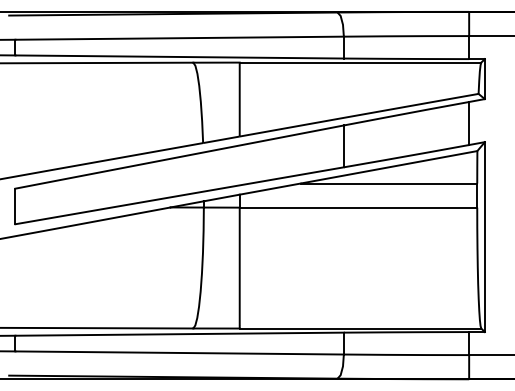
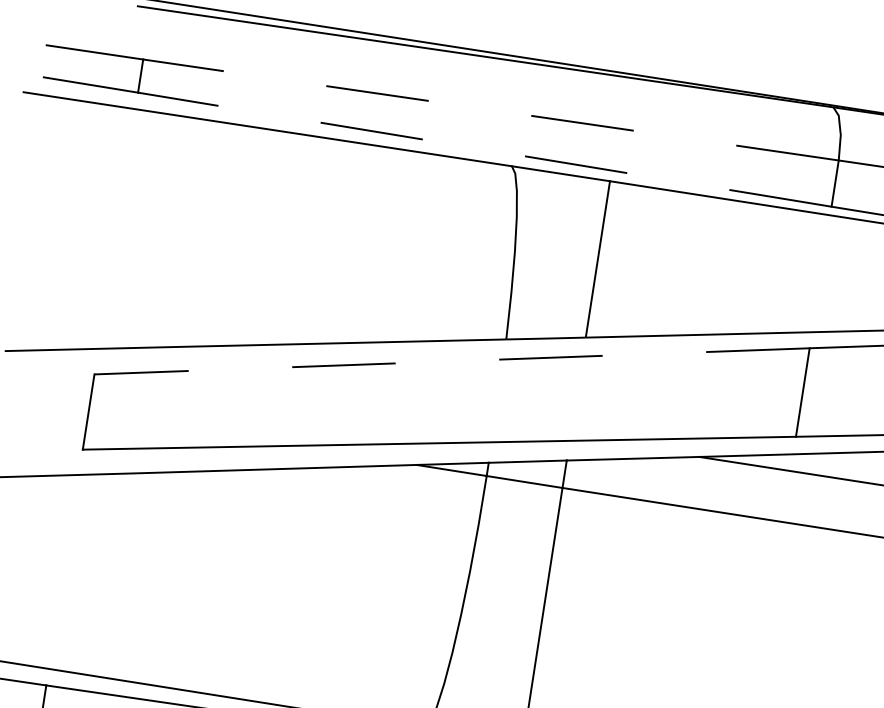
line: (179, 38) -> (490, 110), solid -> dashed
line: (179, 56) -> (484, 148), solid -> dashed
line: (179, 157) -> (451, 362), solid -> dashed

